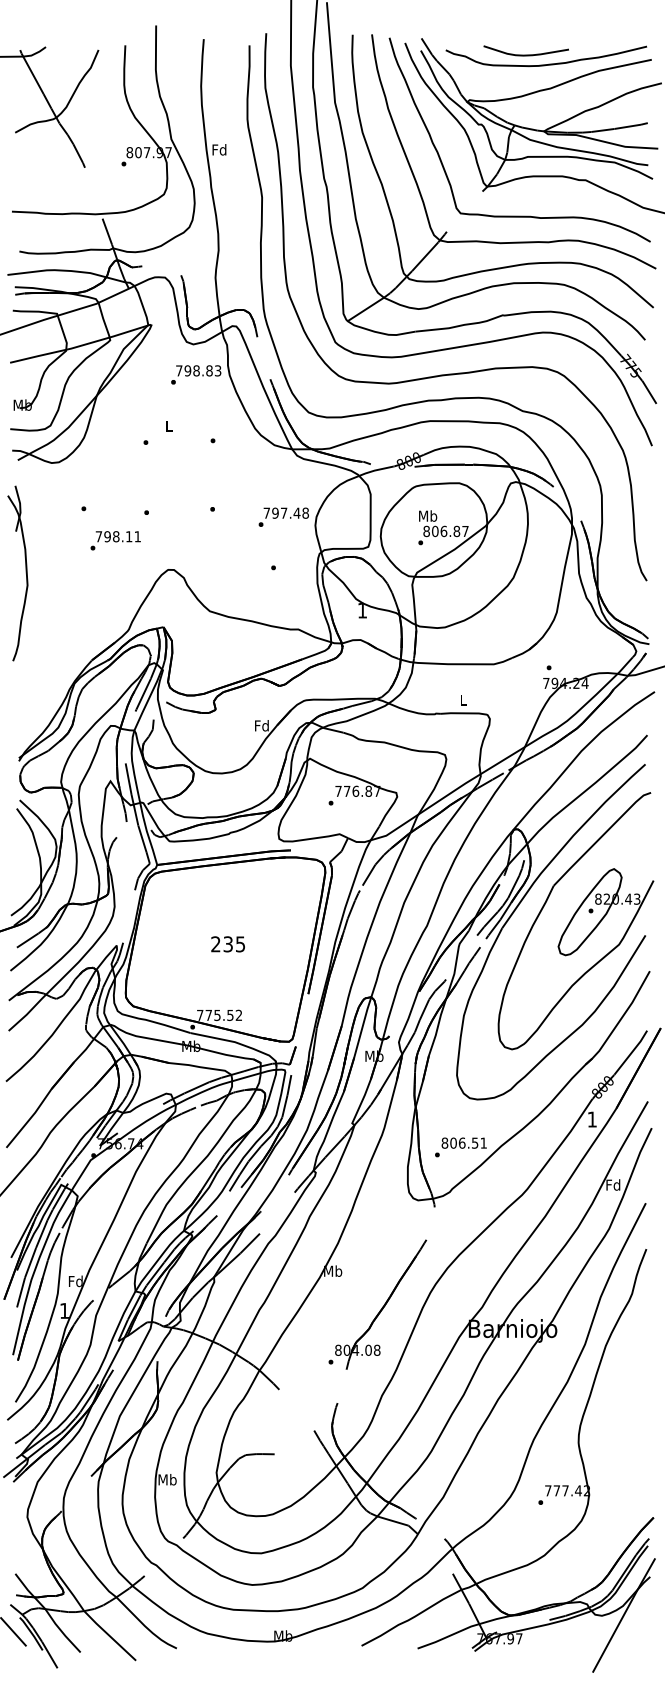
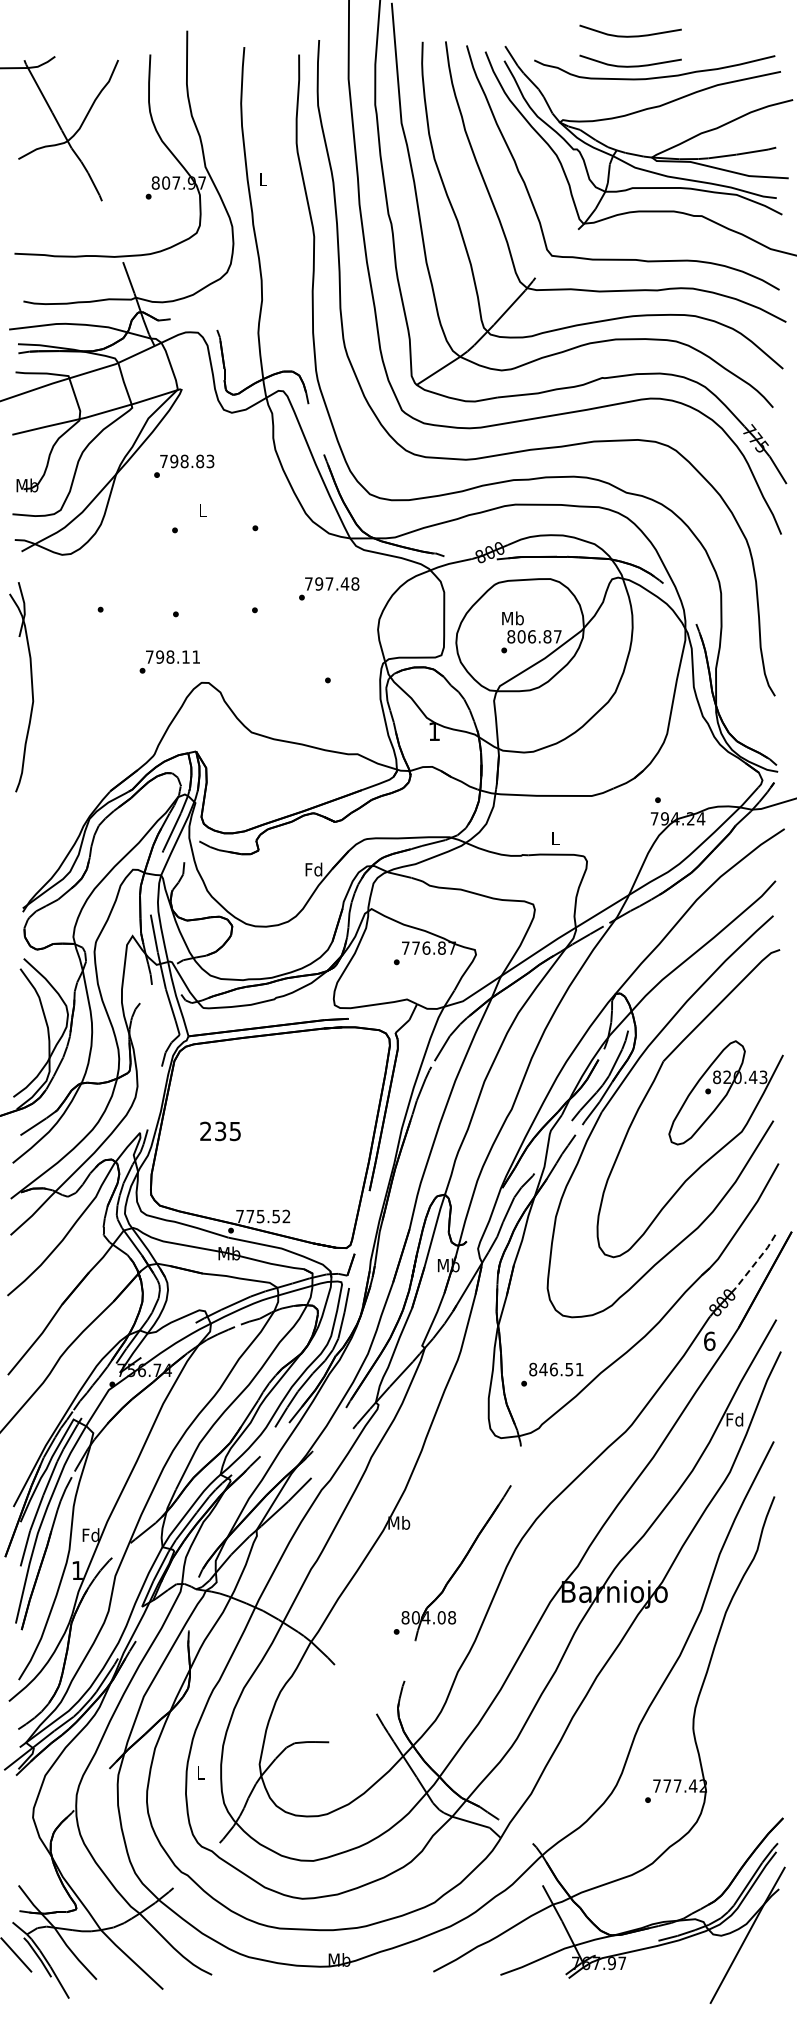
curve: (526, 29) -> (630, 35), added
text: (218, 149) -> (262, 179), Fd -> L
text: (196, 374) -> (184, 465), moved
text: (284, 517) -> (329, 588), moved
text: (115, 540) -> (169, 661), moved
text: (228, 944) -> (220, 1131), moved
line: (632, 1052) -> (757, 1261), solid -> dashed
text: (592, 1118) -> (709, 1340), 1 -> 6
text: (453, 1143) -> (543, 1369), 806.51 -> 846.51
text: (167, 1479) -> (200, 1772), Mb -> L

